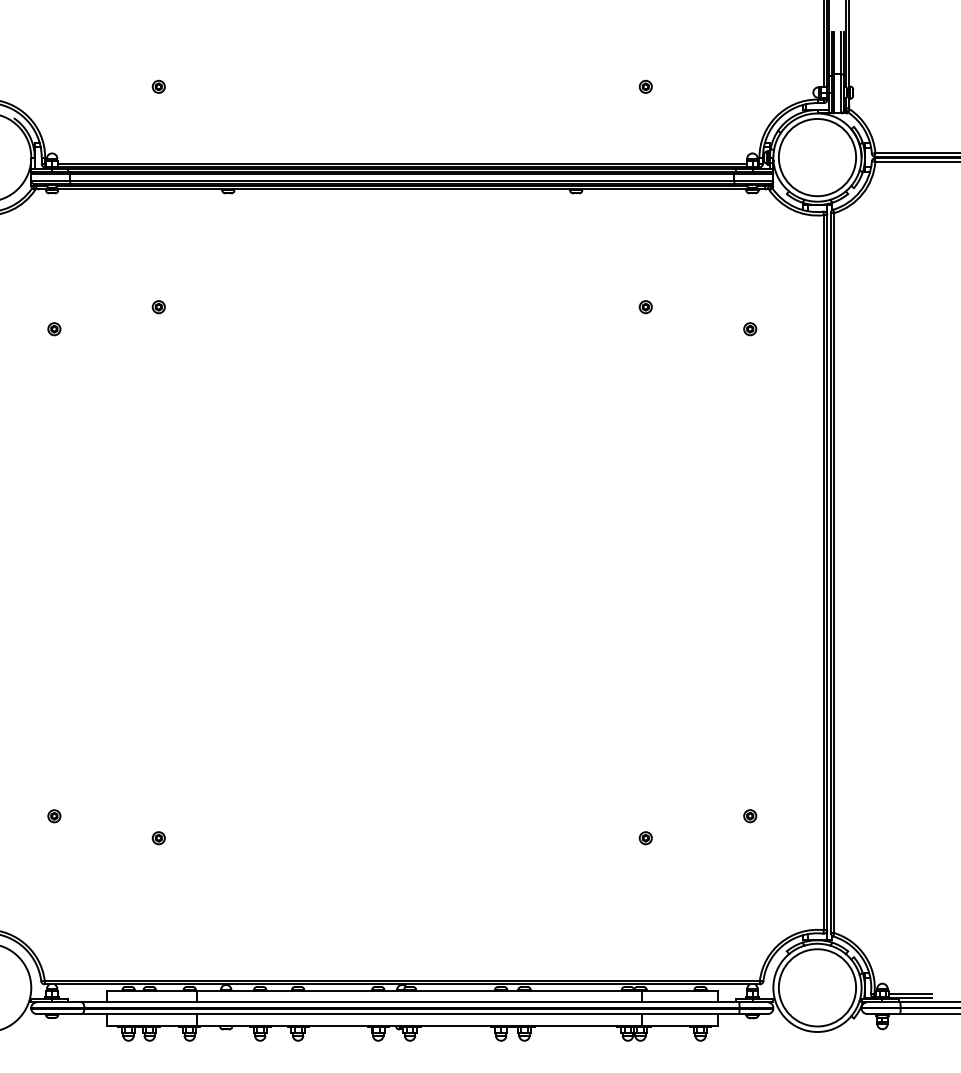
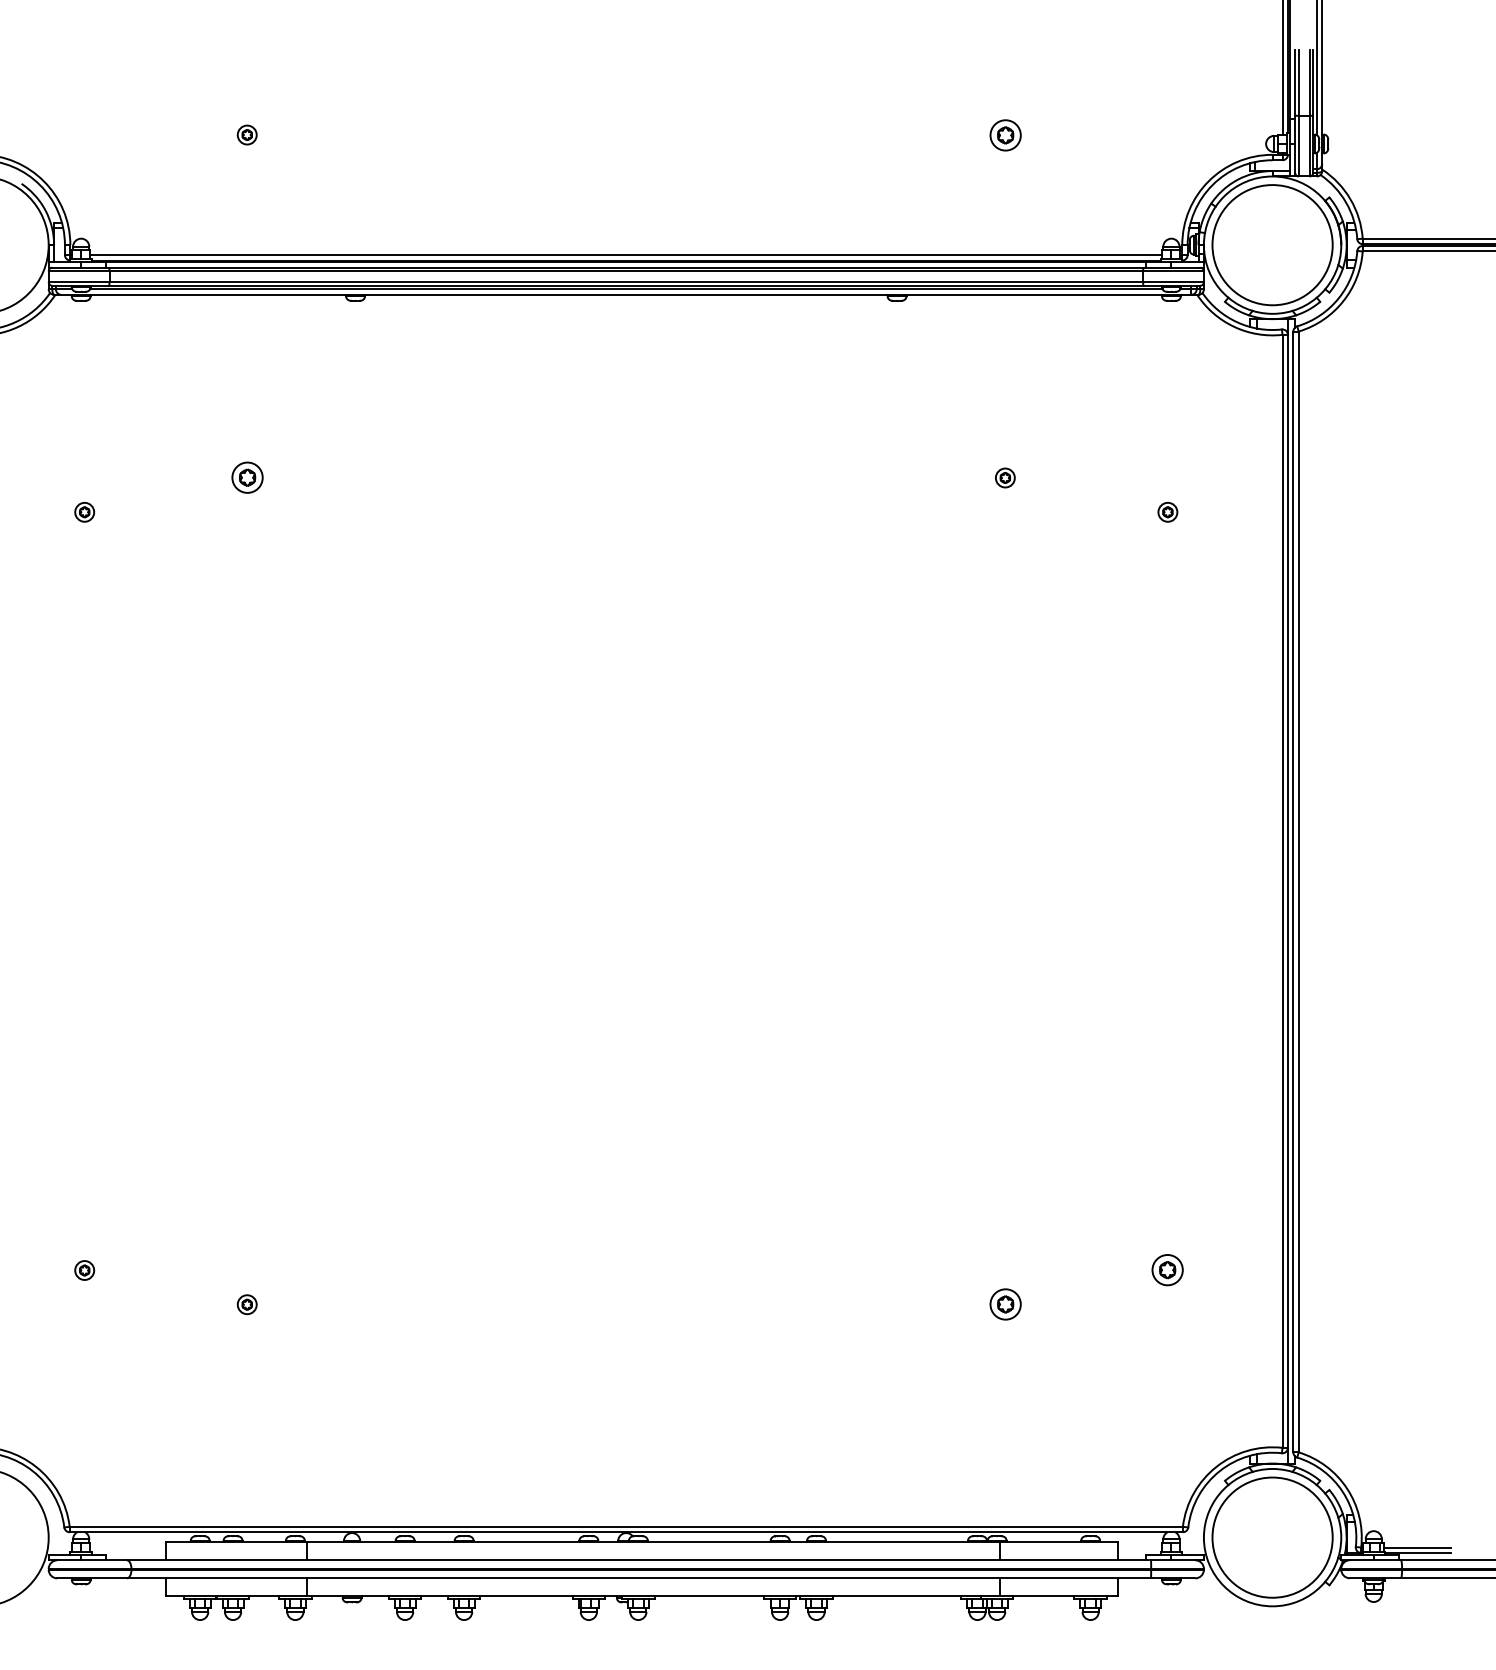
part: (645, 86) -> (1004, 134), size x1.6
part: (158, 307) -> (246, 478), size x1.6
part: (750, 816) -> (1168, 1270), size x1.6
part: (645, 838) -> (1004, 1305), size x1.6

